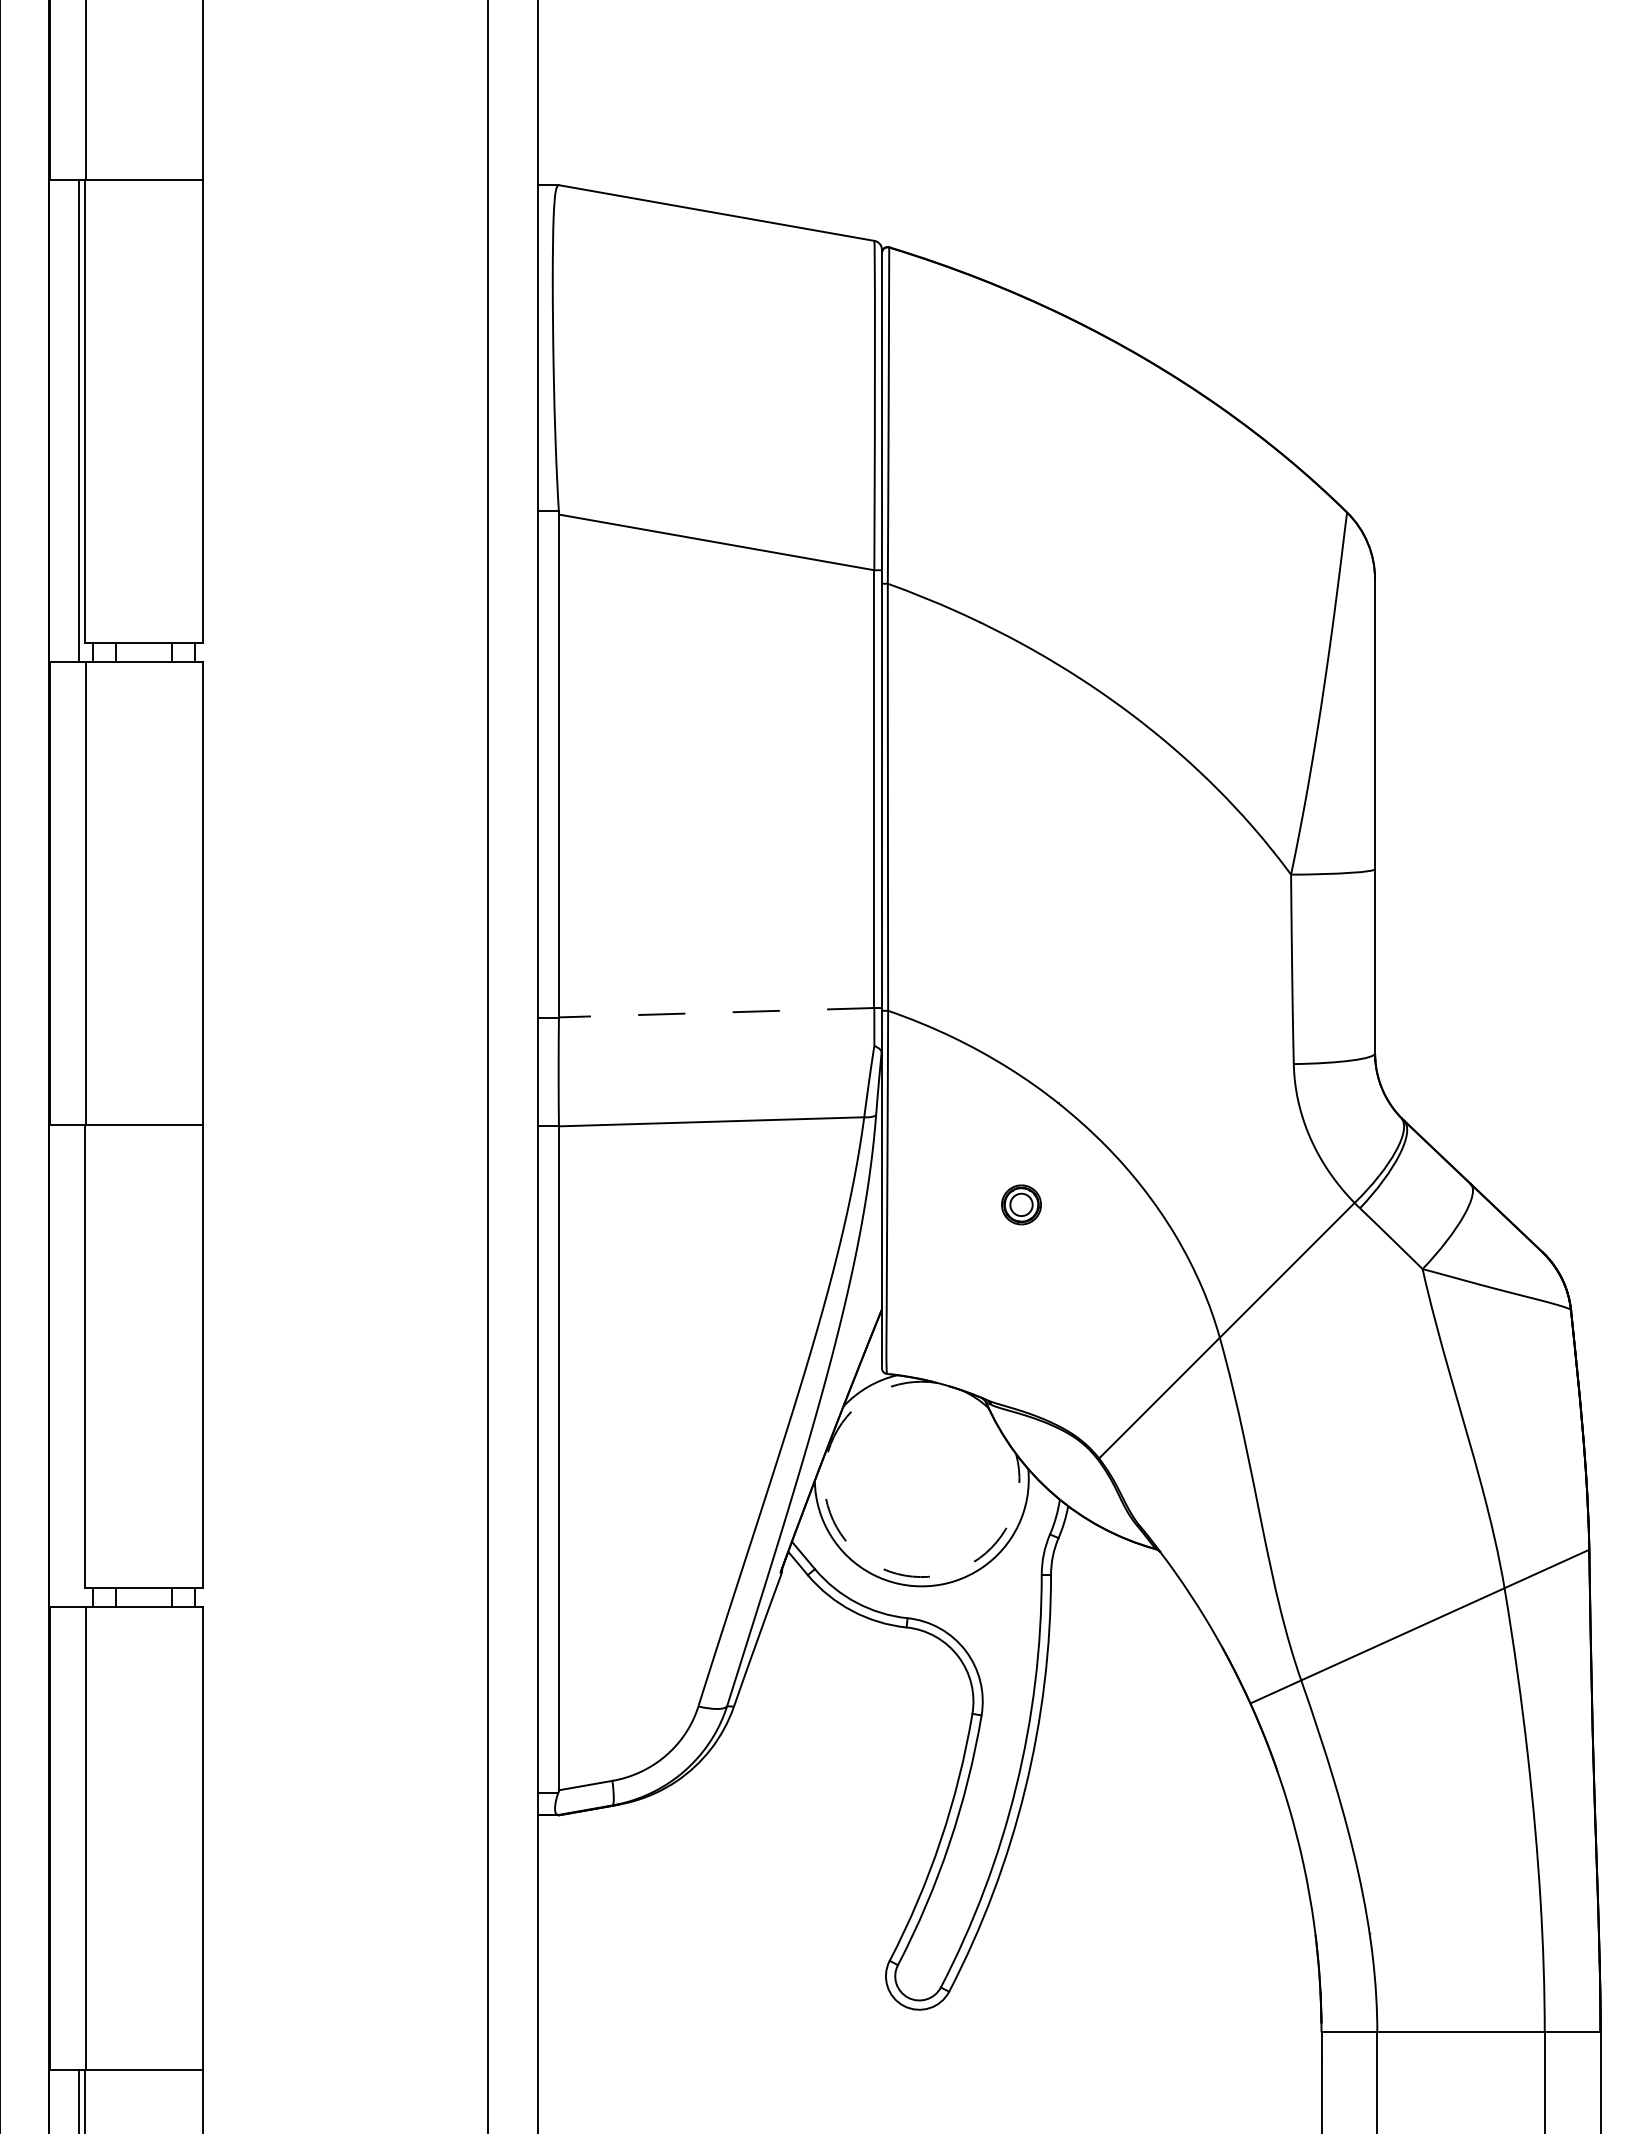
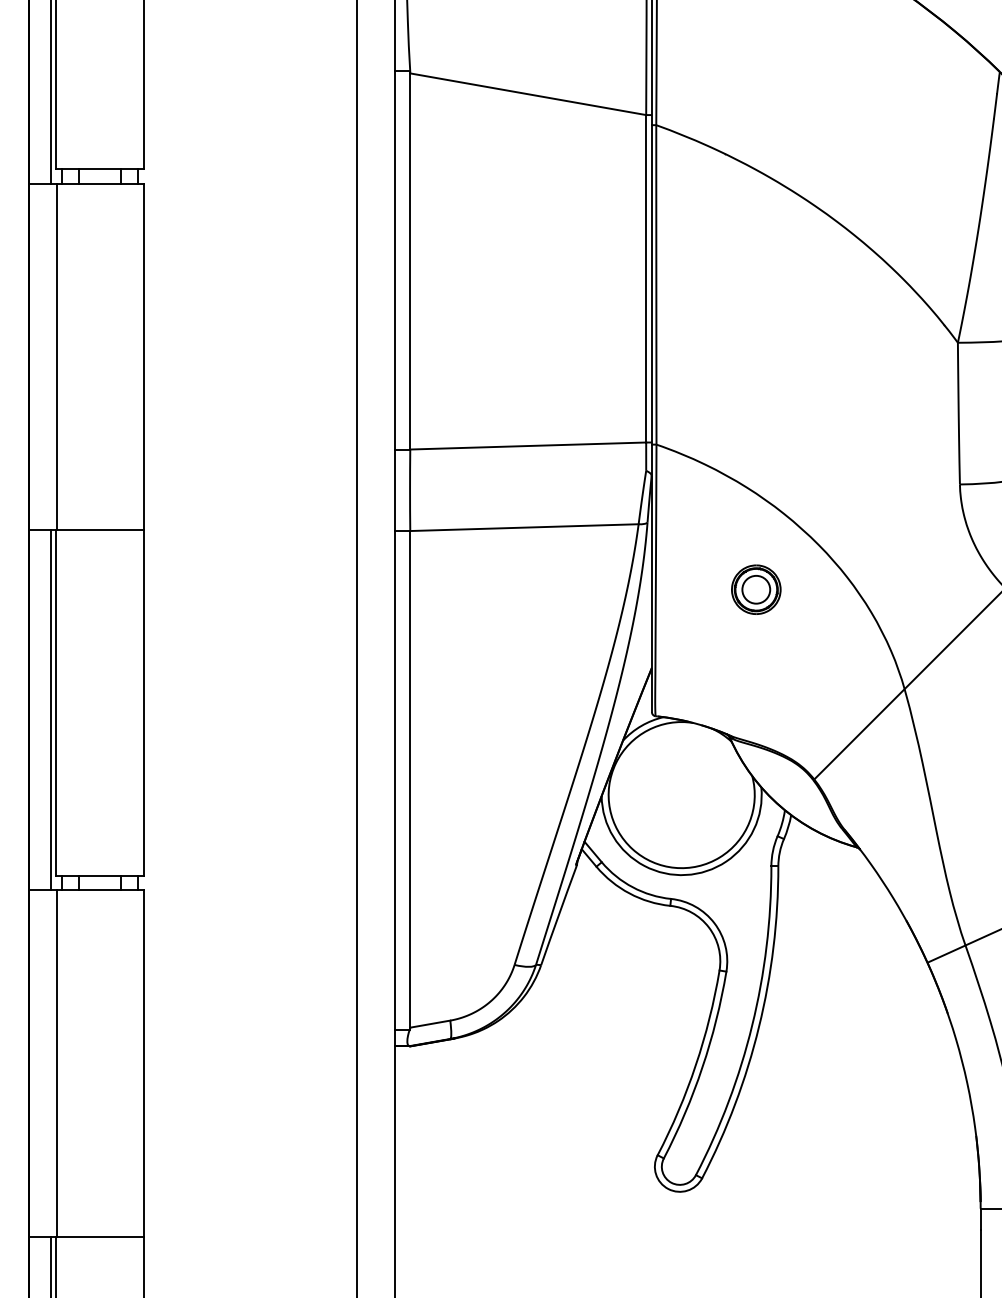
line: (716, 1012) -> (528, 445), dashed -> solid
part: (1021, 1204) -> (756, 589), size x1.67
line: (79, 1365) -> (51, 709), added
arc: (856, 1551) -> (632, 849), dashed -> solid

